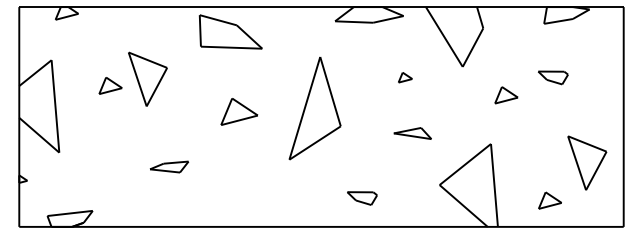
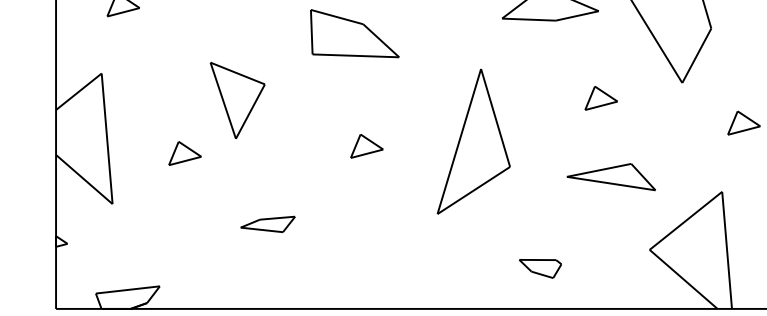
part: (405, 77) -> (601, 97), size x1.67
part: (110, 85) -> (184, 153), moved
part: (239, 111) -> (367, 145), size x0.62
part: (412, 133) -> (611, 177), size x1.67

